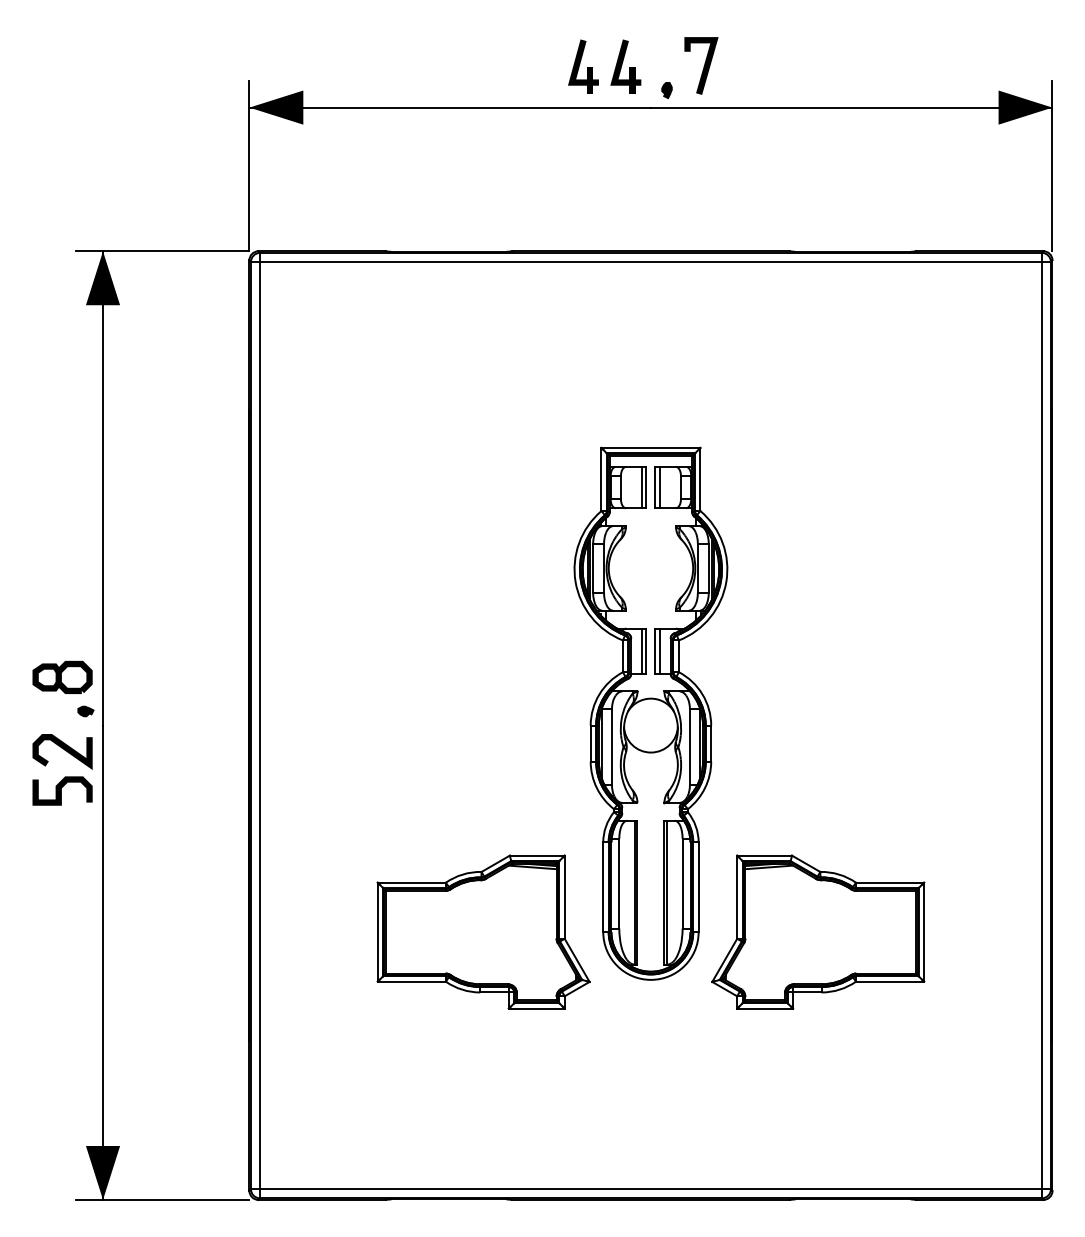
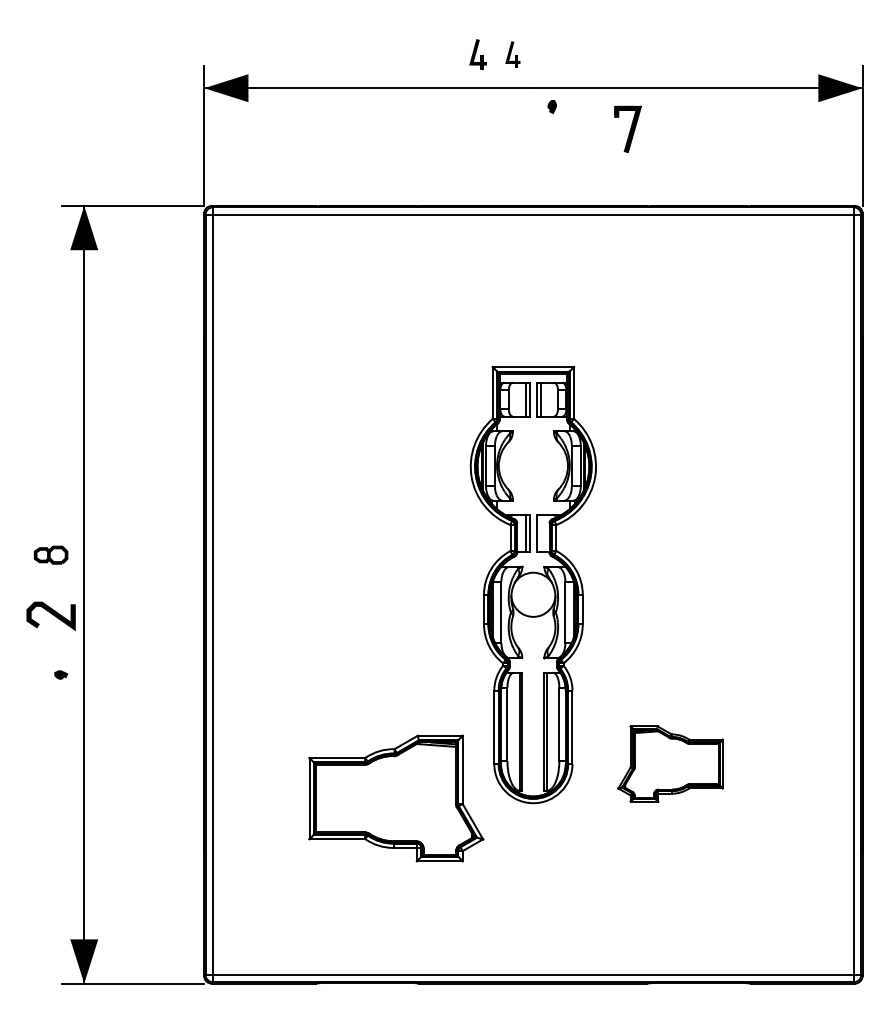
part: (583, 66) -> (478, 54), size x0.7
part: (625, 66) -> (512, 54), size x0.6
line: (703, 66) -> (629, 129), moved
part: (666, 90) -> (551, 106), moved
line: (660, 650) -> (541, 533), removed
part: (62, 676) -> (51, 554), size x0.7
part: (85, 711) -> (60, 675), moved
curve: (61, 790) -> (50, 647), removed
part: (483, 931) -> (396, 797), moved
part: (818, 931) -> (670, 763), size x0.6

